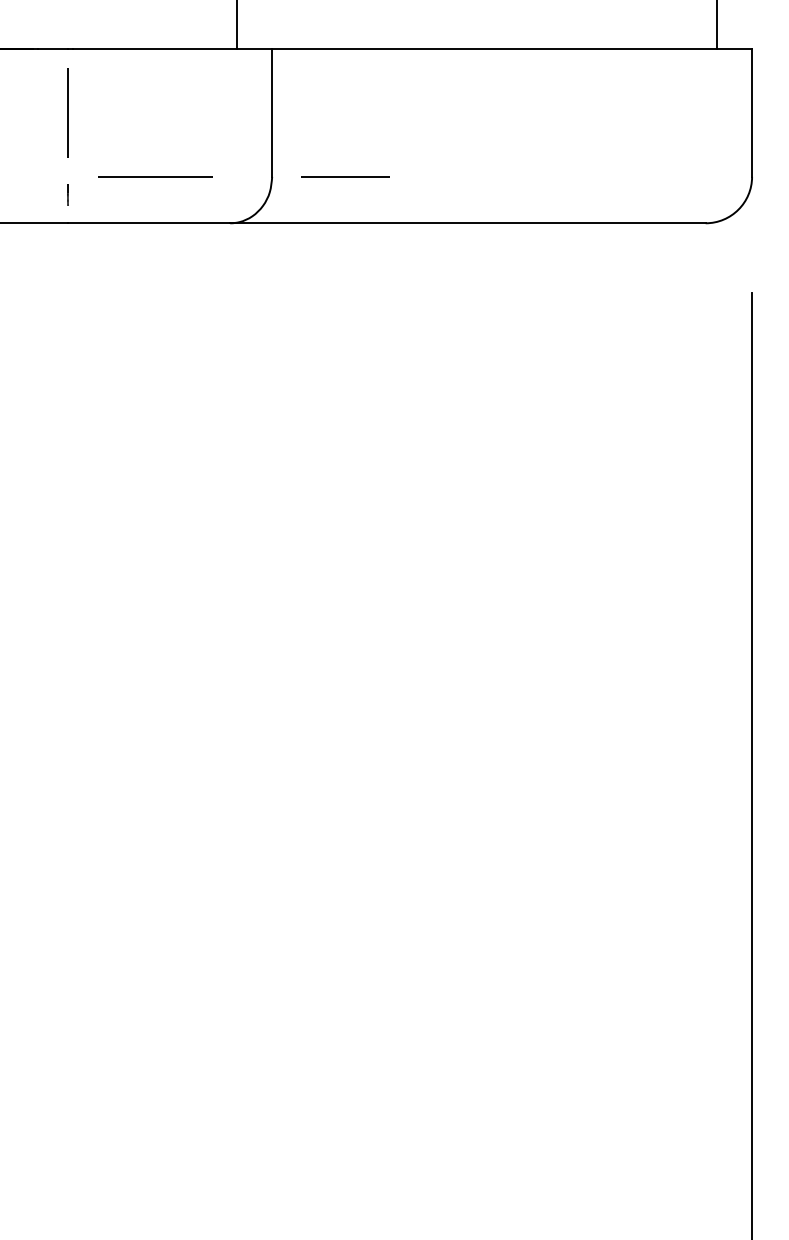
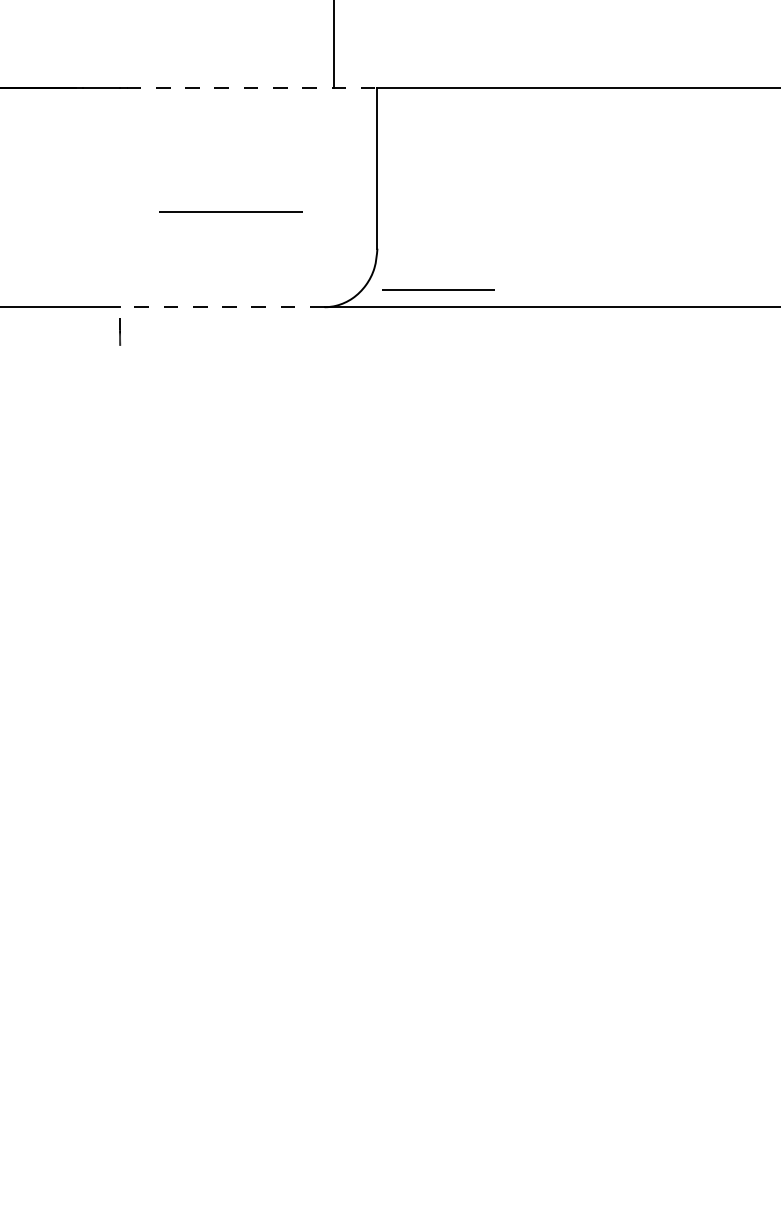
line: (172, 49) -> (251, 88), solid -> dashed
line: (67, 112) -> (119, 167), removed
line: (155, 176) -> (230, 211), moved
line: (345, 176) -> (438, 289), moved
line: (67, 194) -> (119, 331), moved
line: (148, 223) -> (221, 307), solid -> dashed

